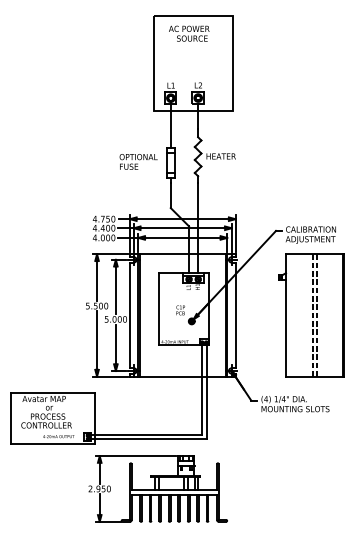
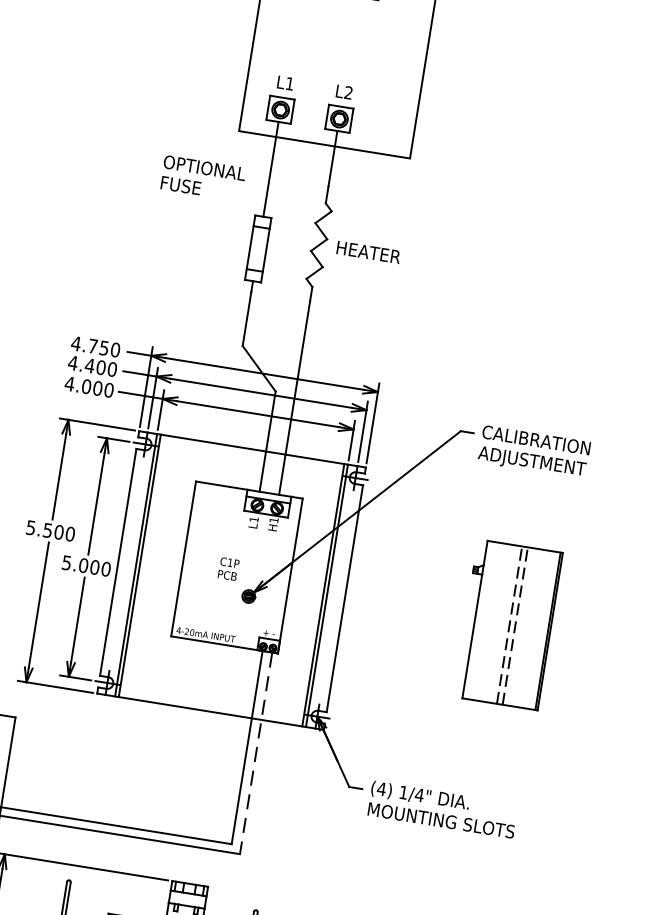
text: (138, 161) -> (202, 177), moved
part: (311, 315) -> (507, 625), size x0.6
line: (206, 392) -> (255, 754), solid -> dashed

